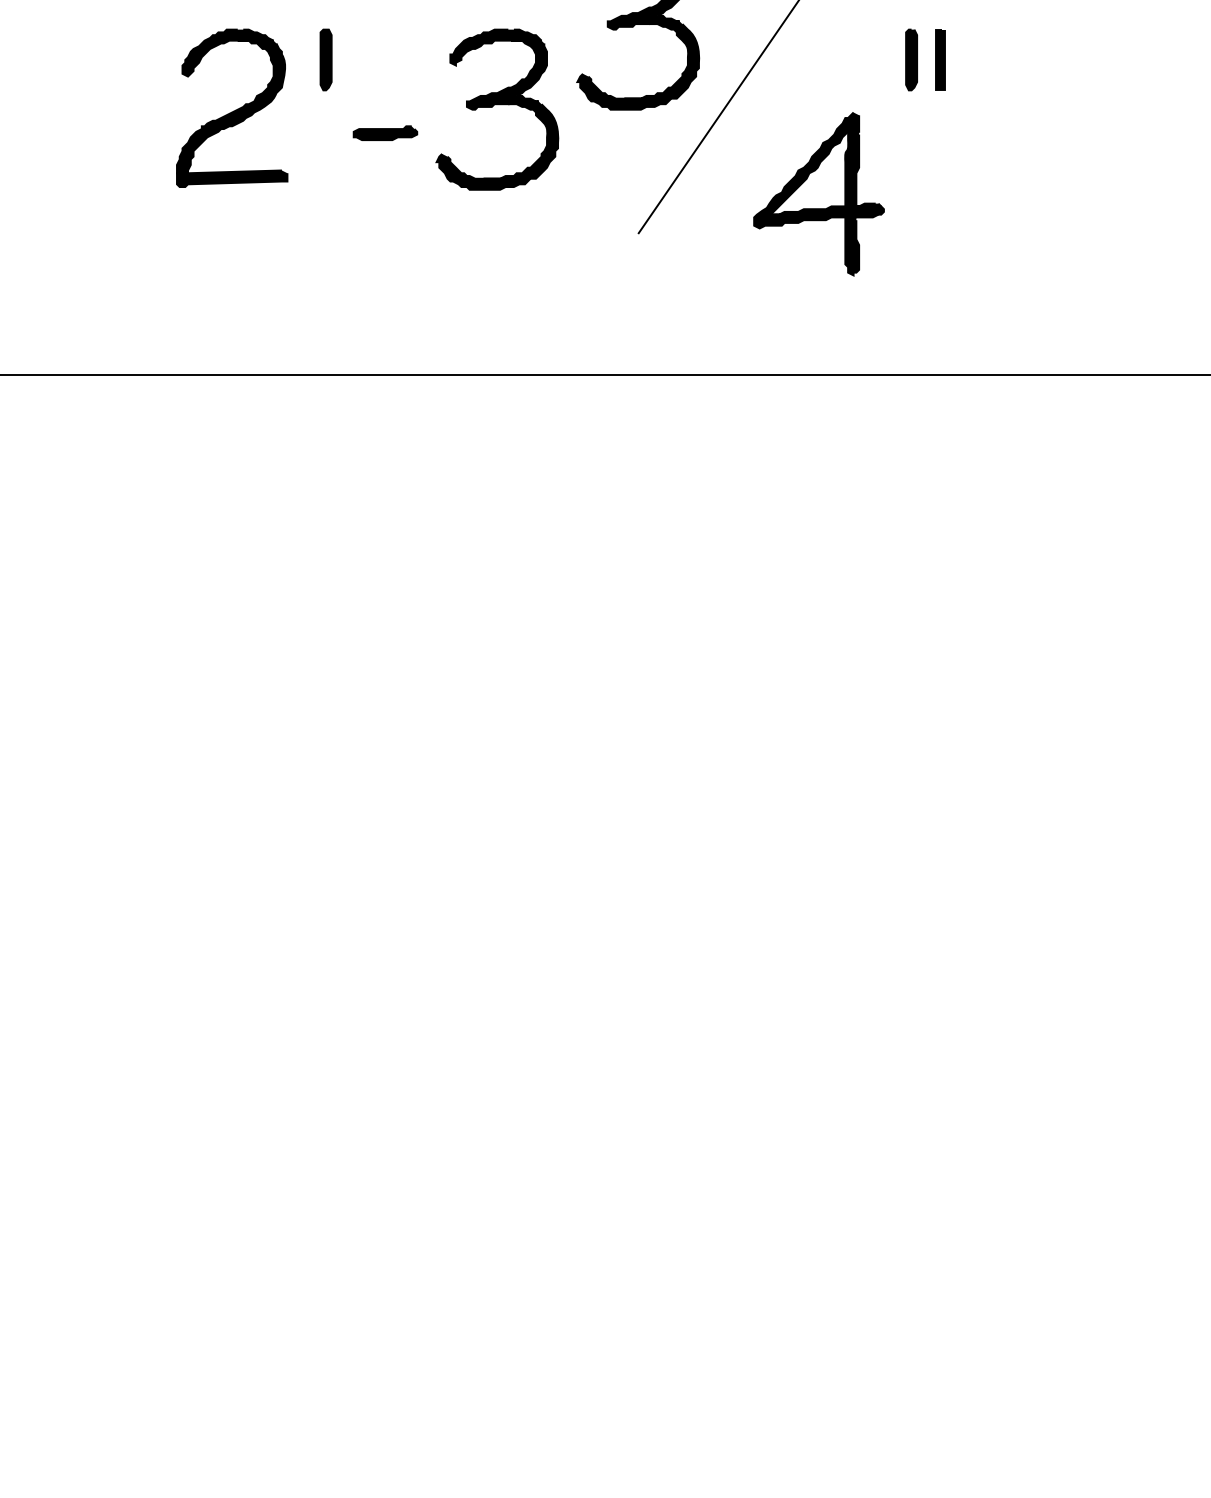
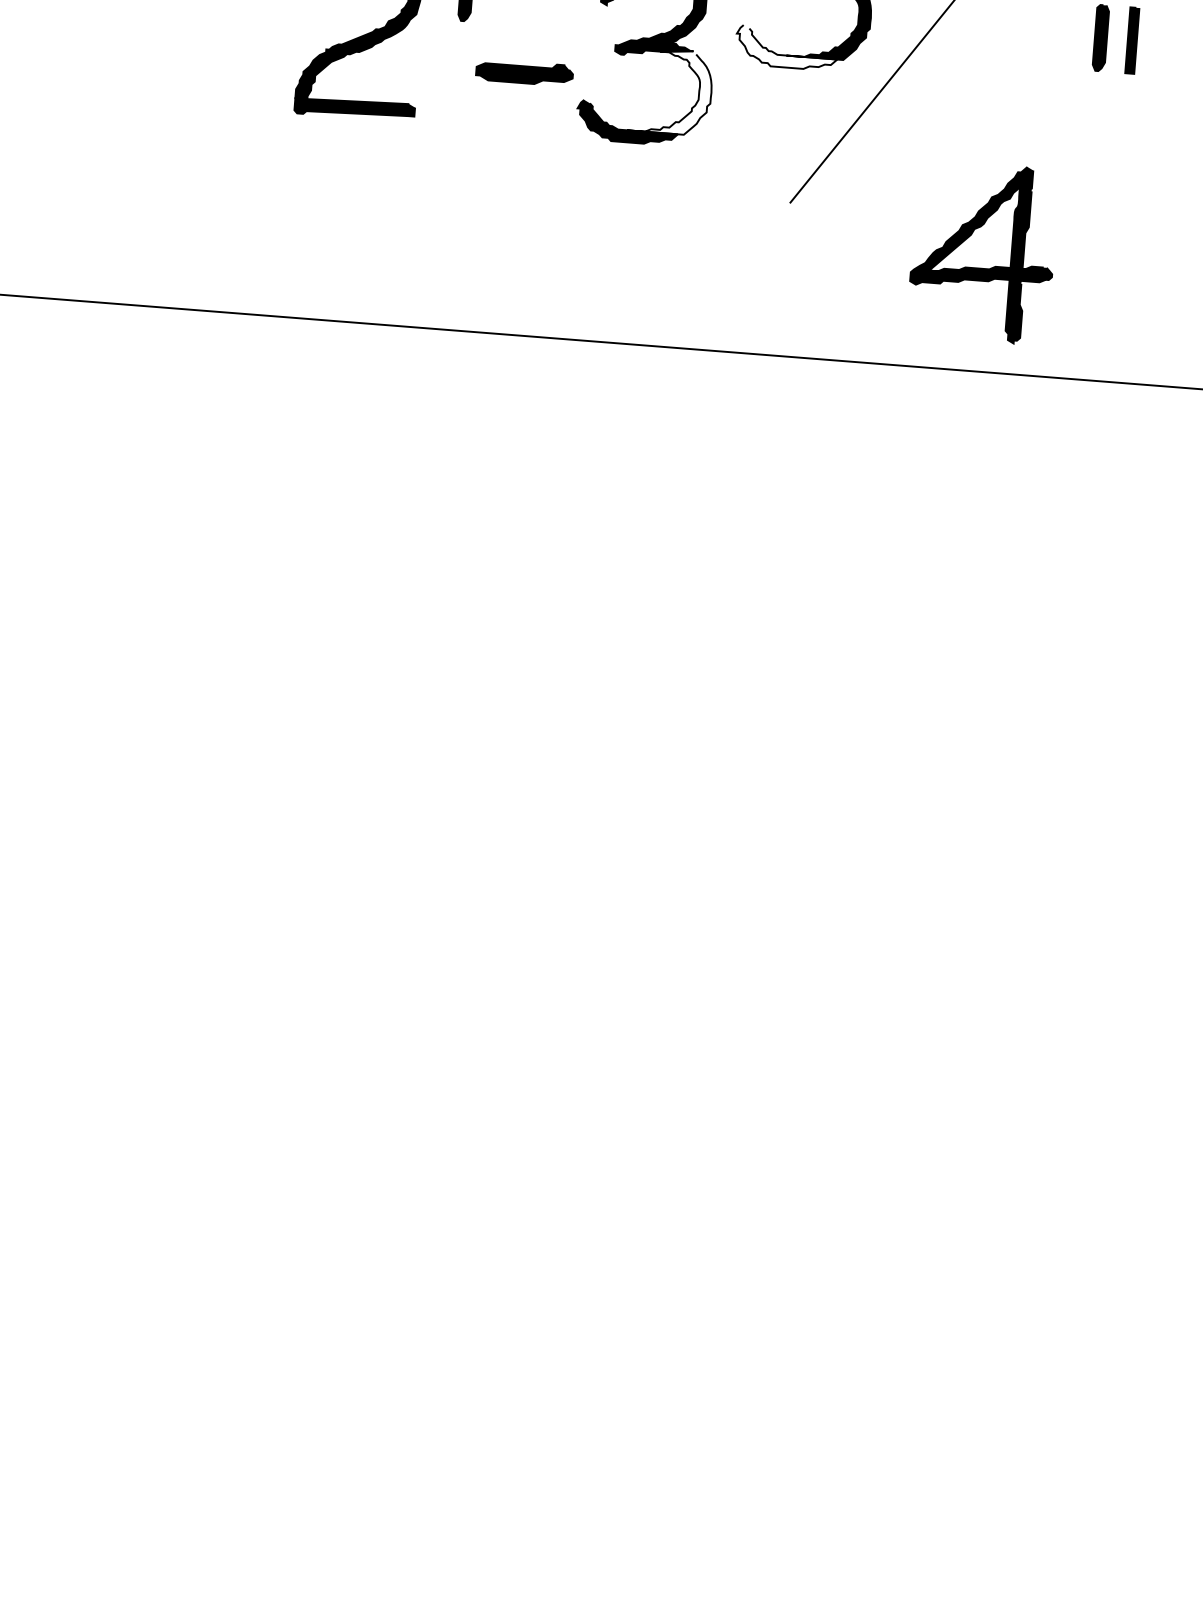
fill: (624, 91) -> (787, 47), removed
part: (385, 132) -> (524, 71), size x1.4
fill: (520, 139) -> (670, 90), removed
part: (818, 194) -> (982, 252), moved

